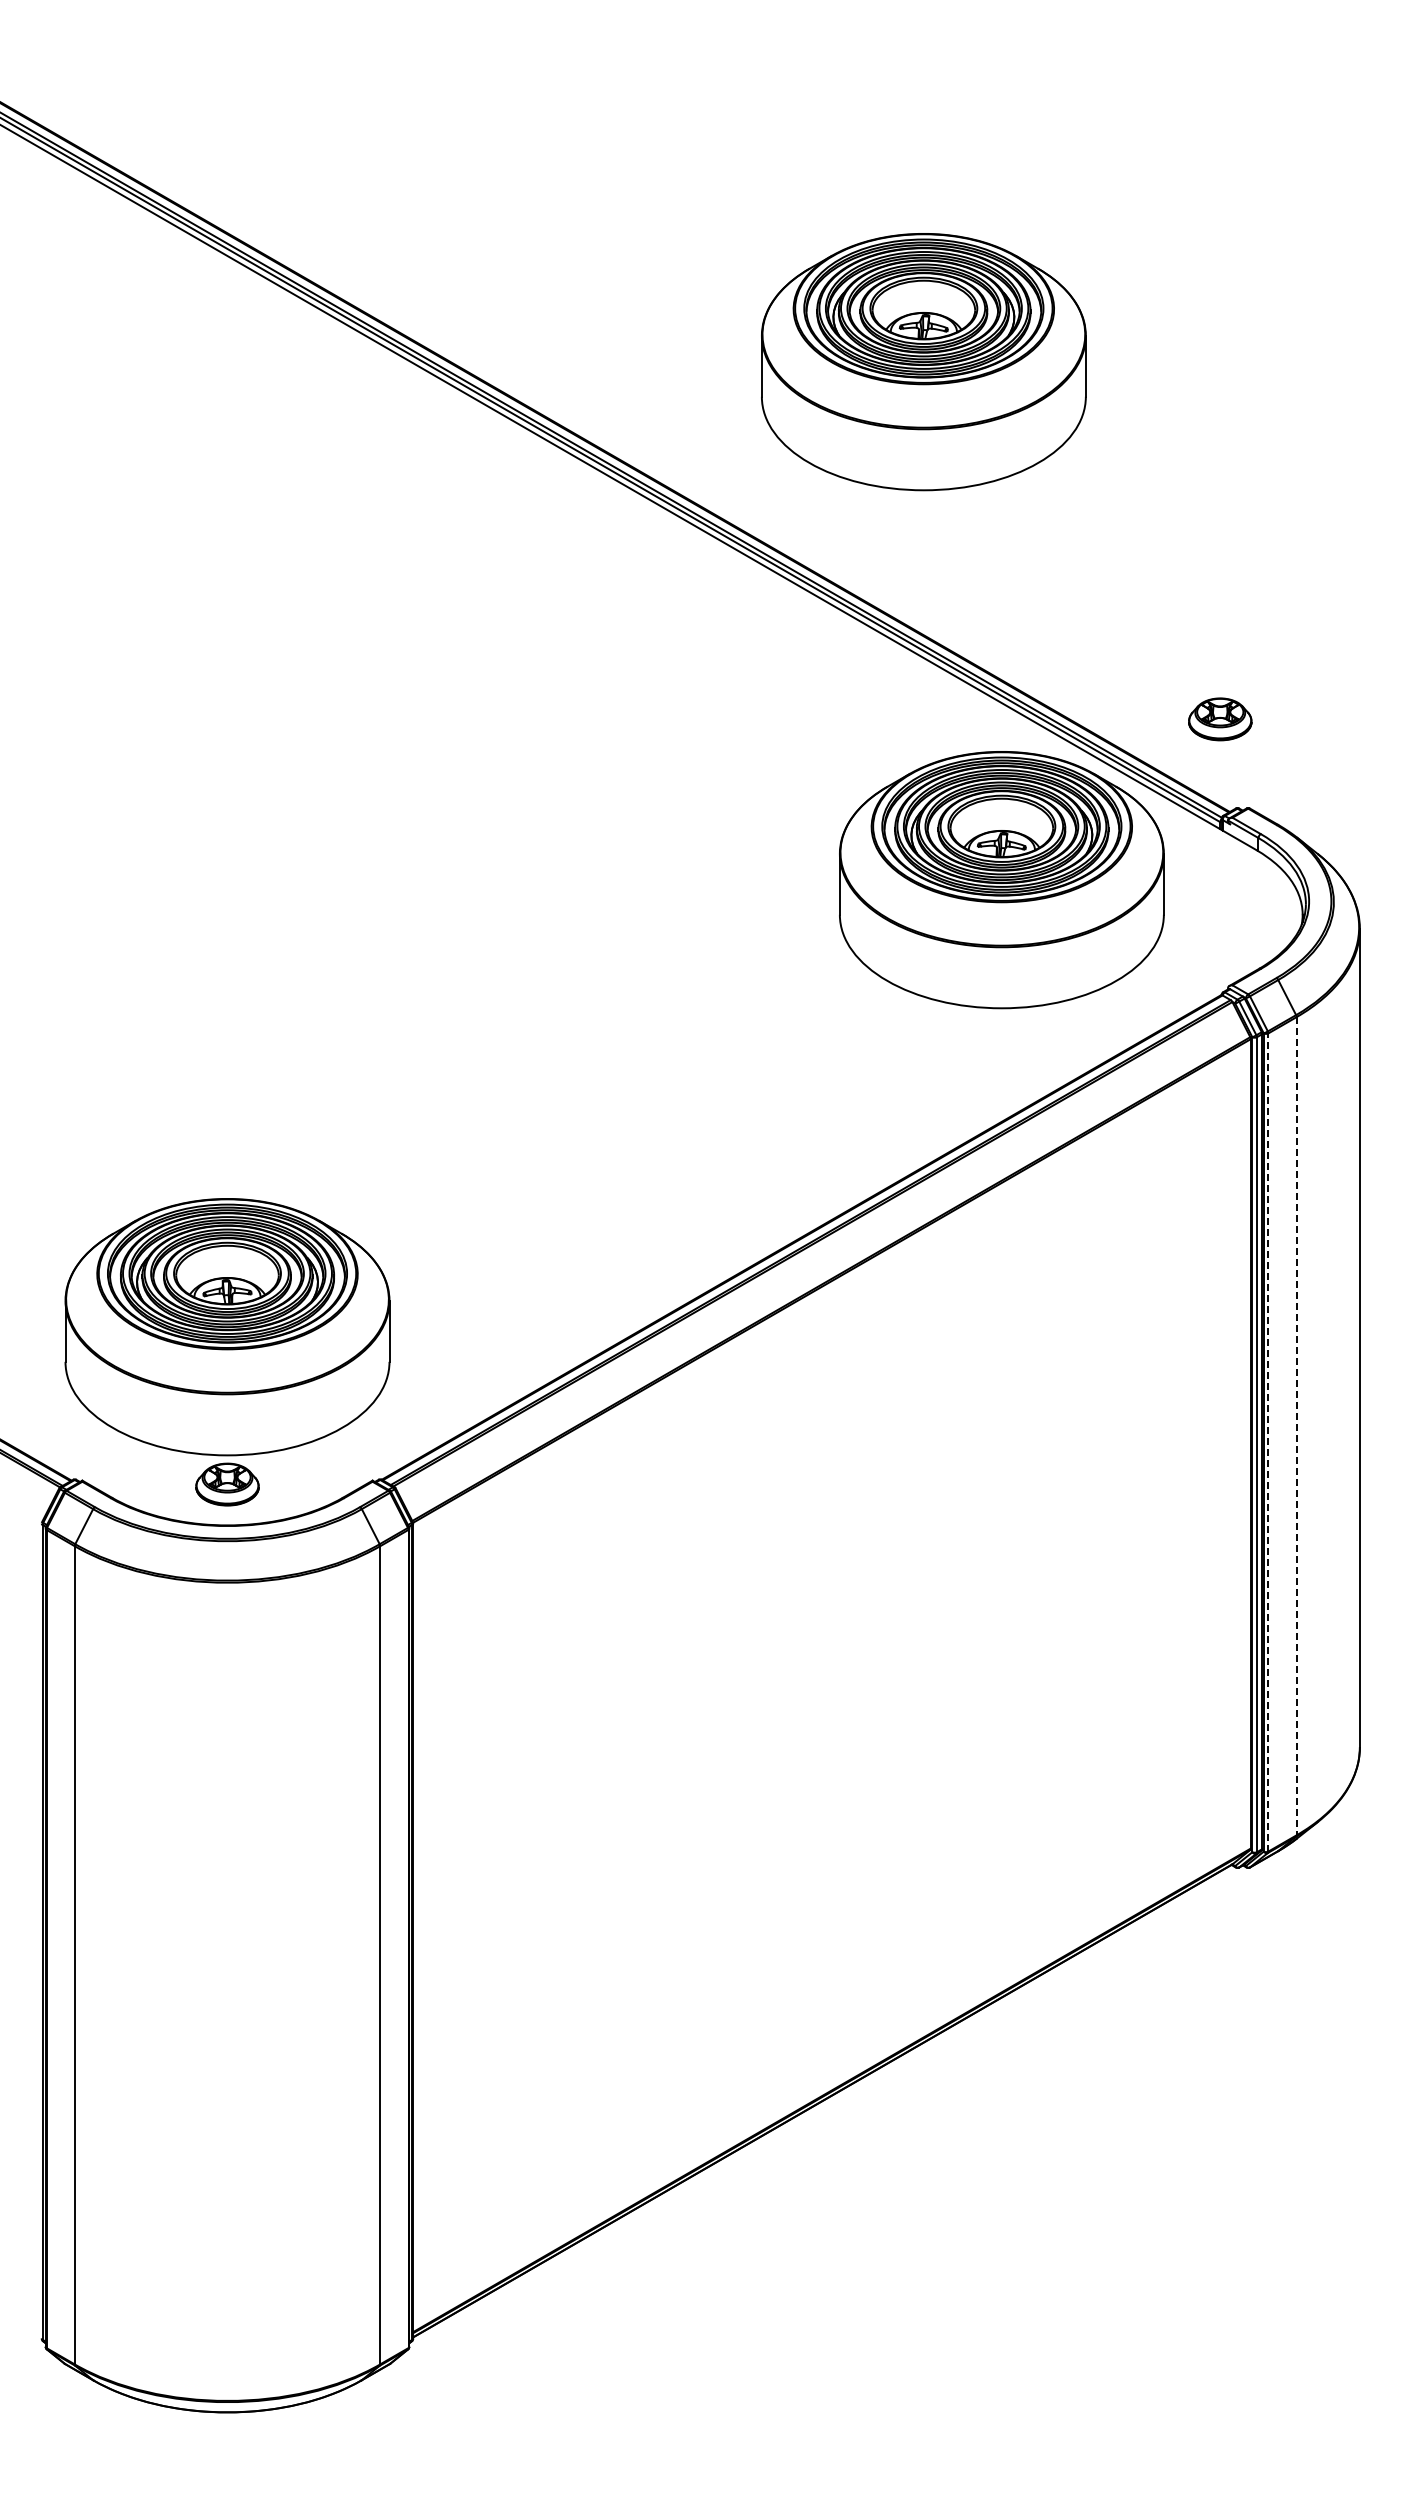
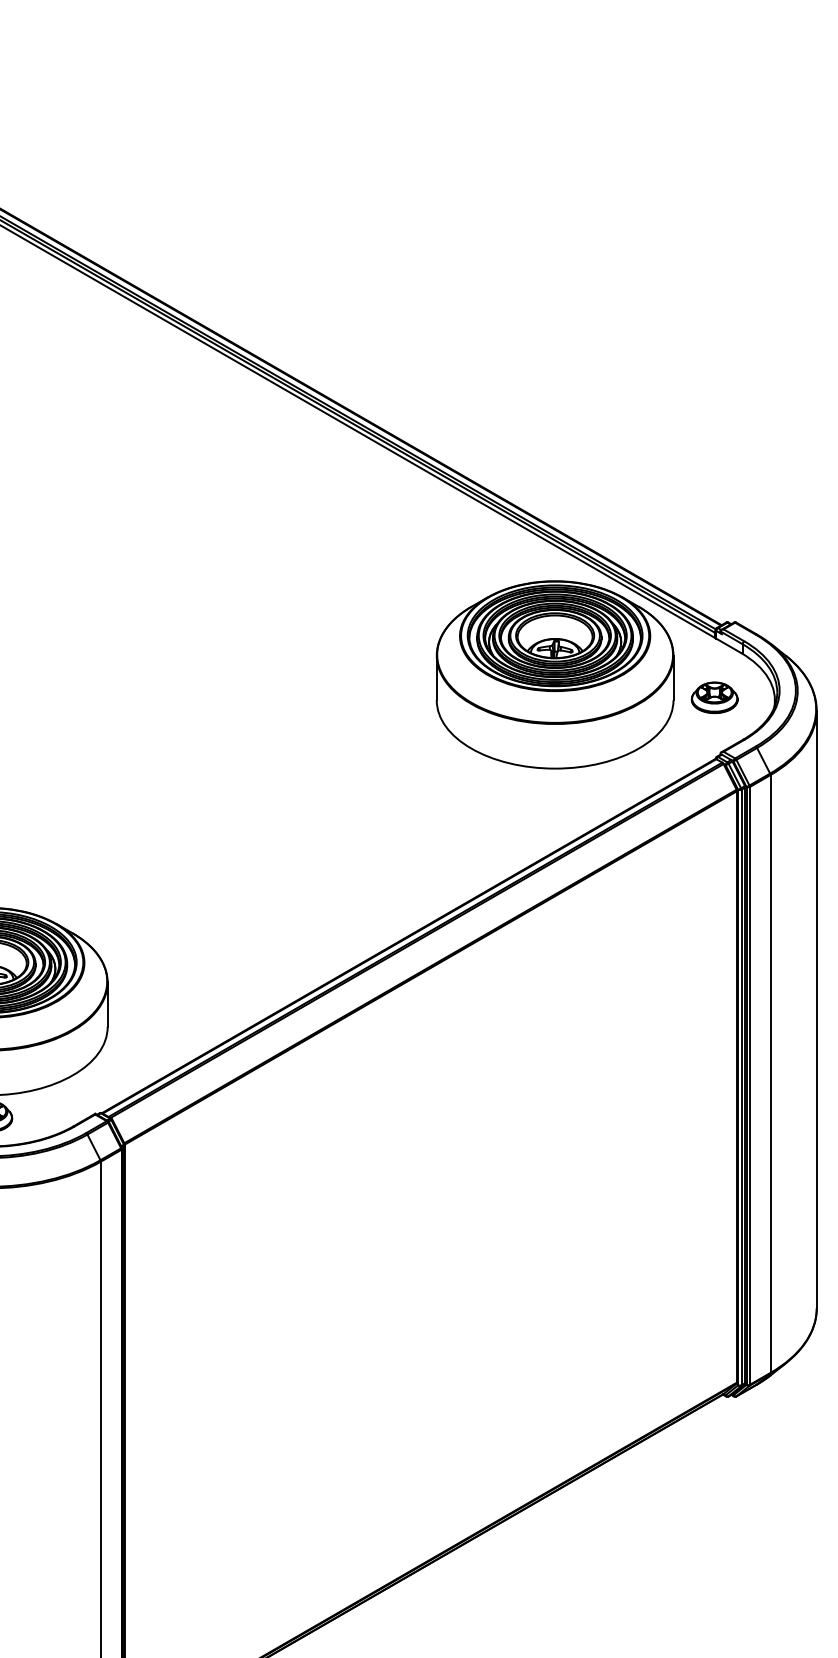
part: (923, 362) -> (497, 296), removed
part: (1220, 719) -> (714, 697), moved
line: (1296, 1426) -> (770, 1074), dashed -> solid
line: (1268, 1442) -> (749, 1085), dashed -> solid

